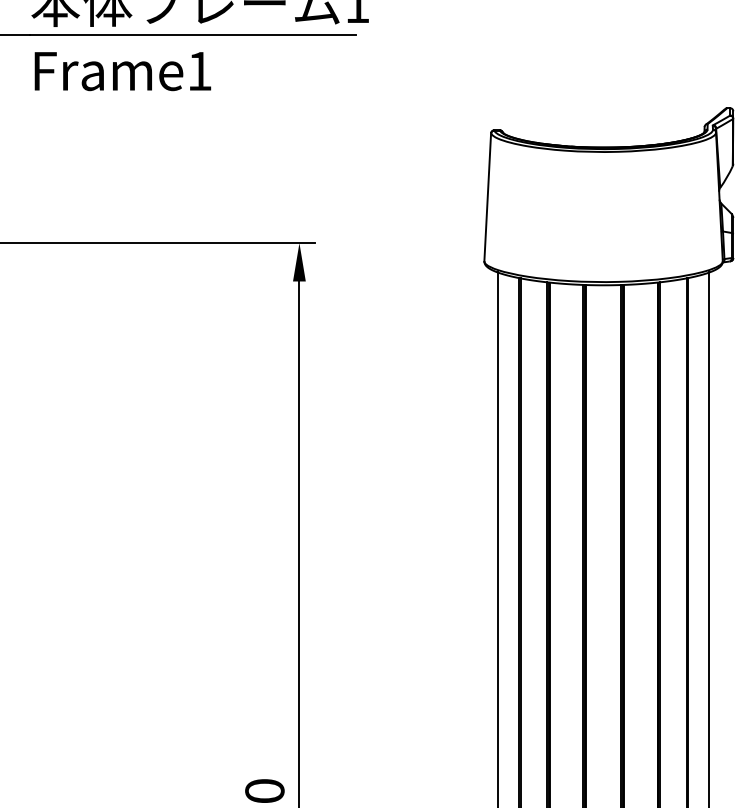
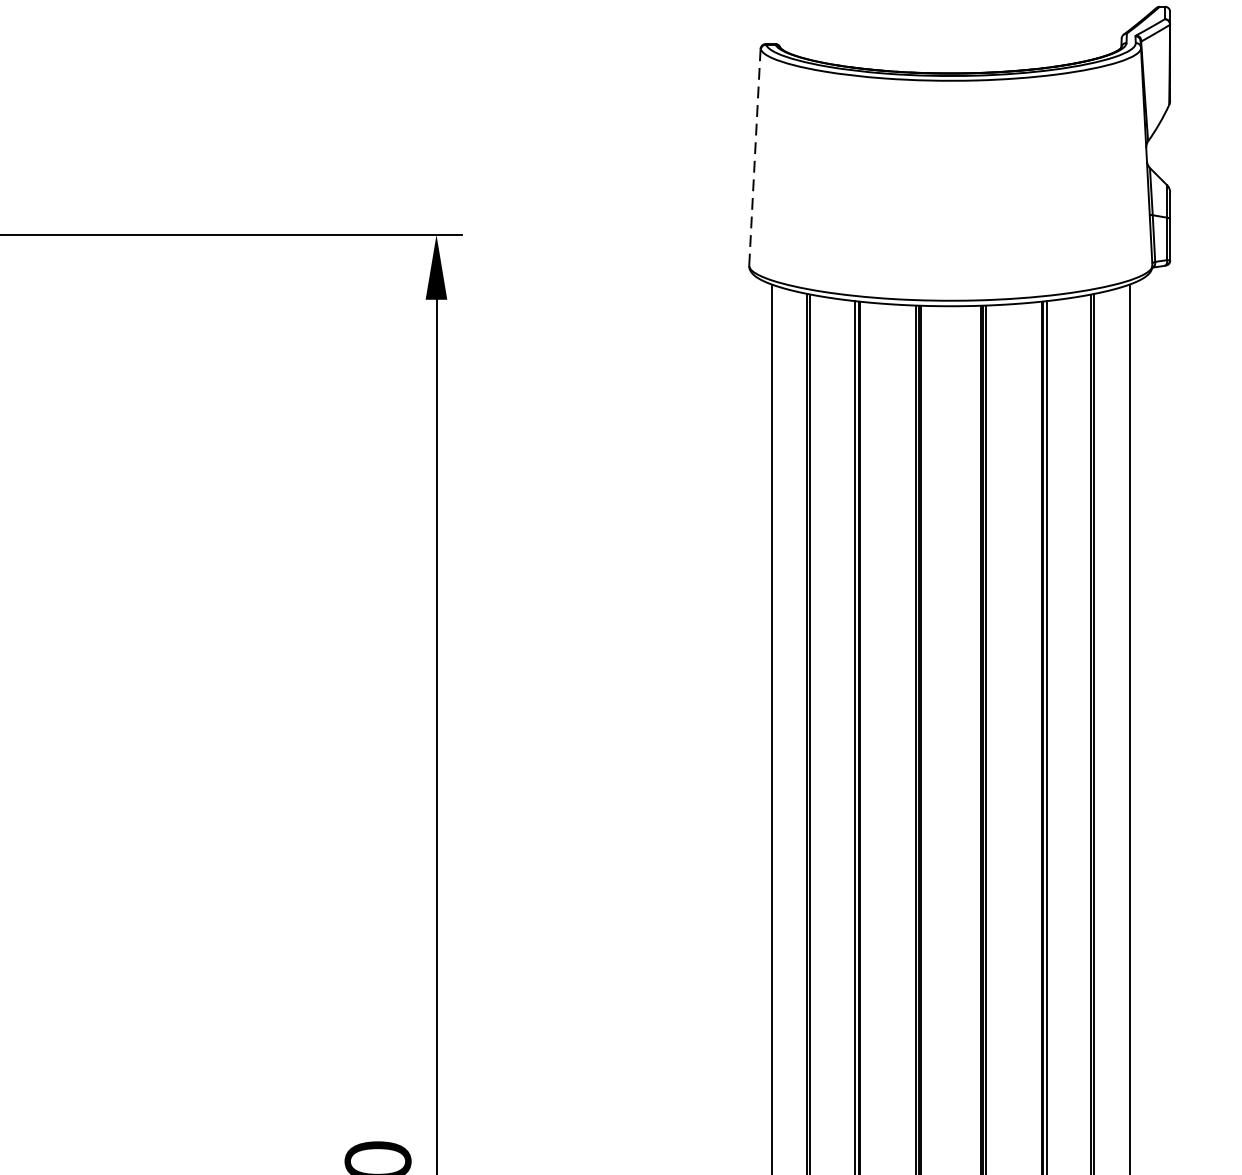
line: (487, 196) -> (754, 156), solid -> dashed

